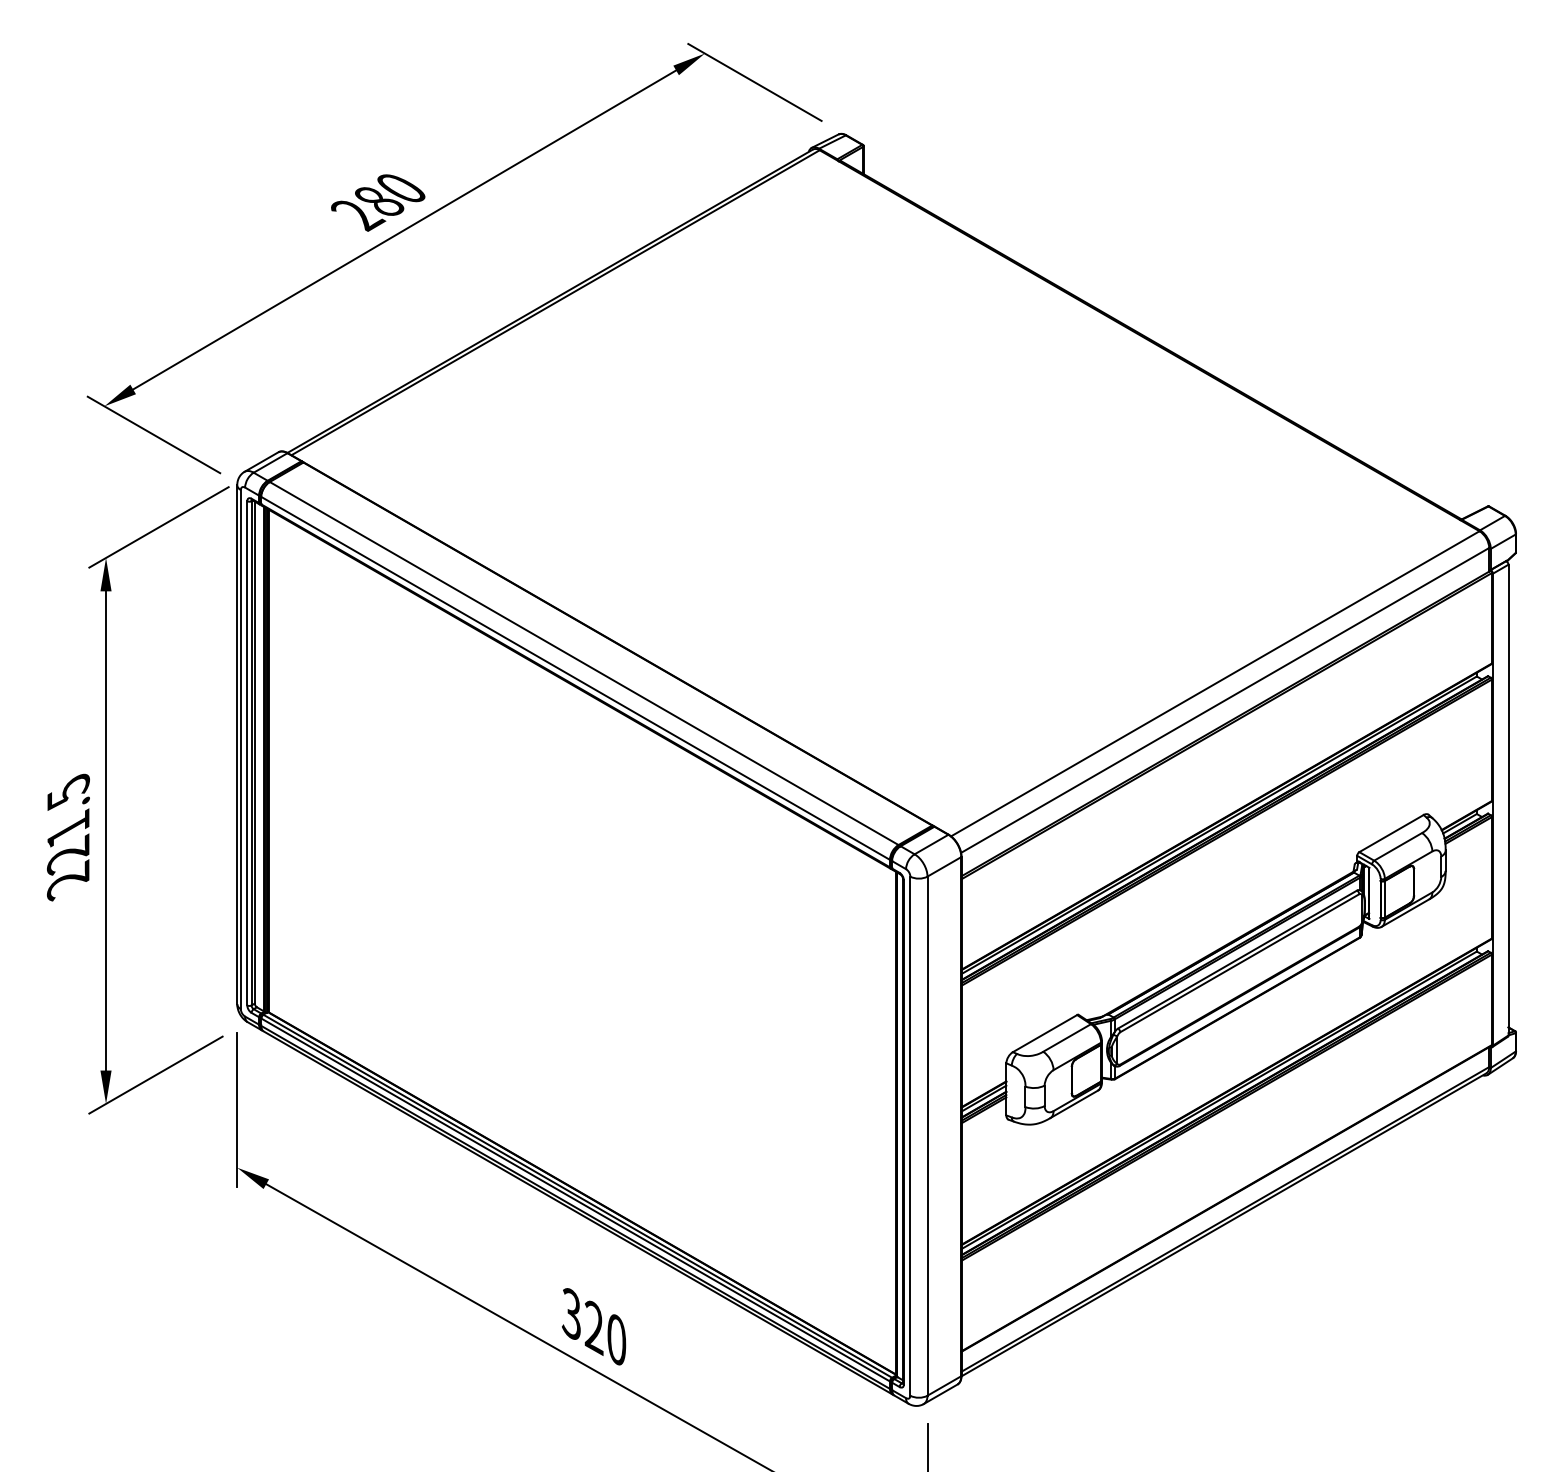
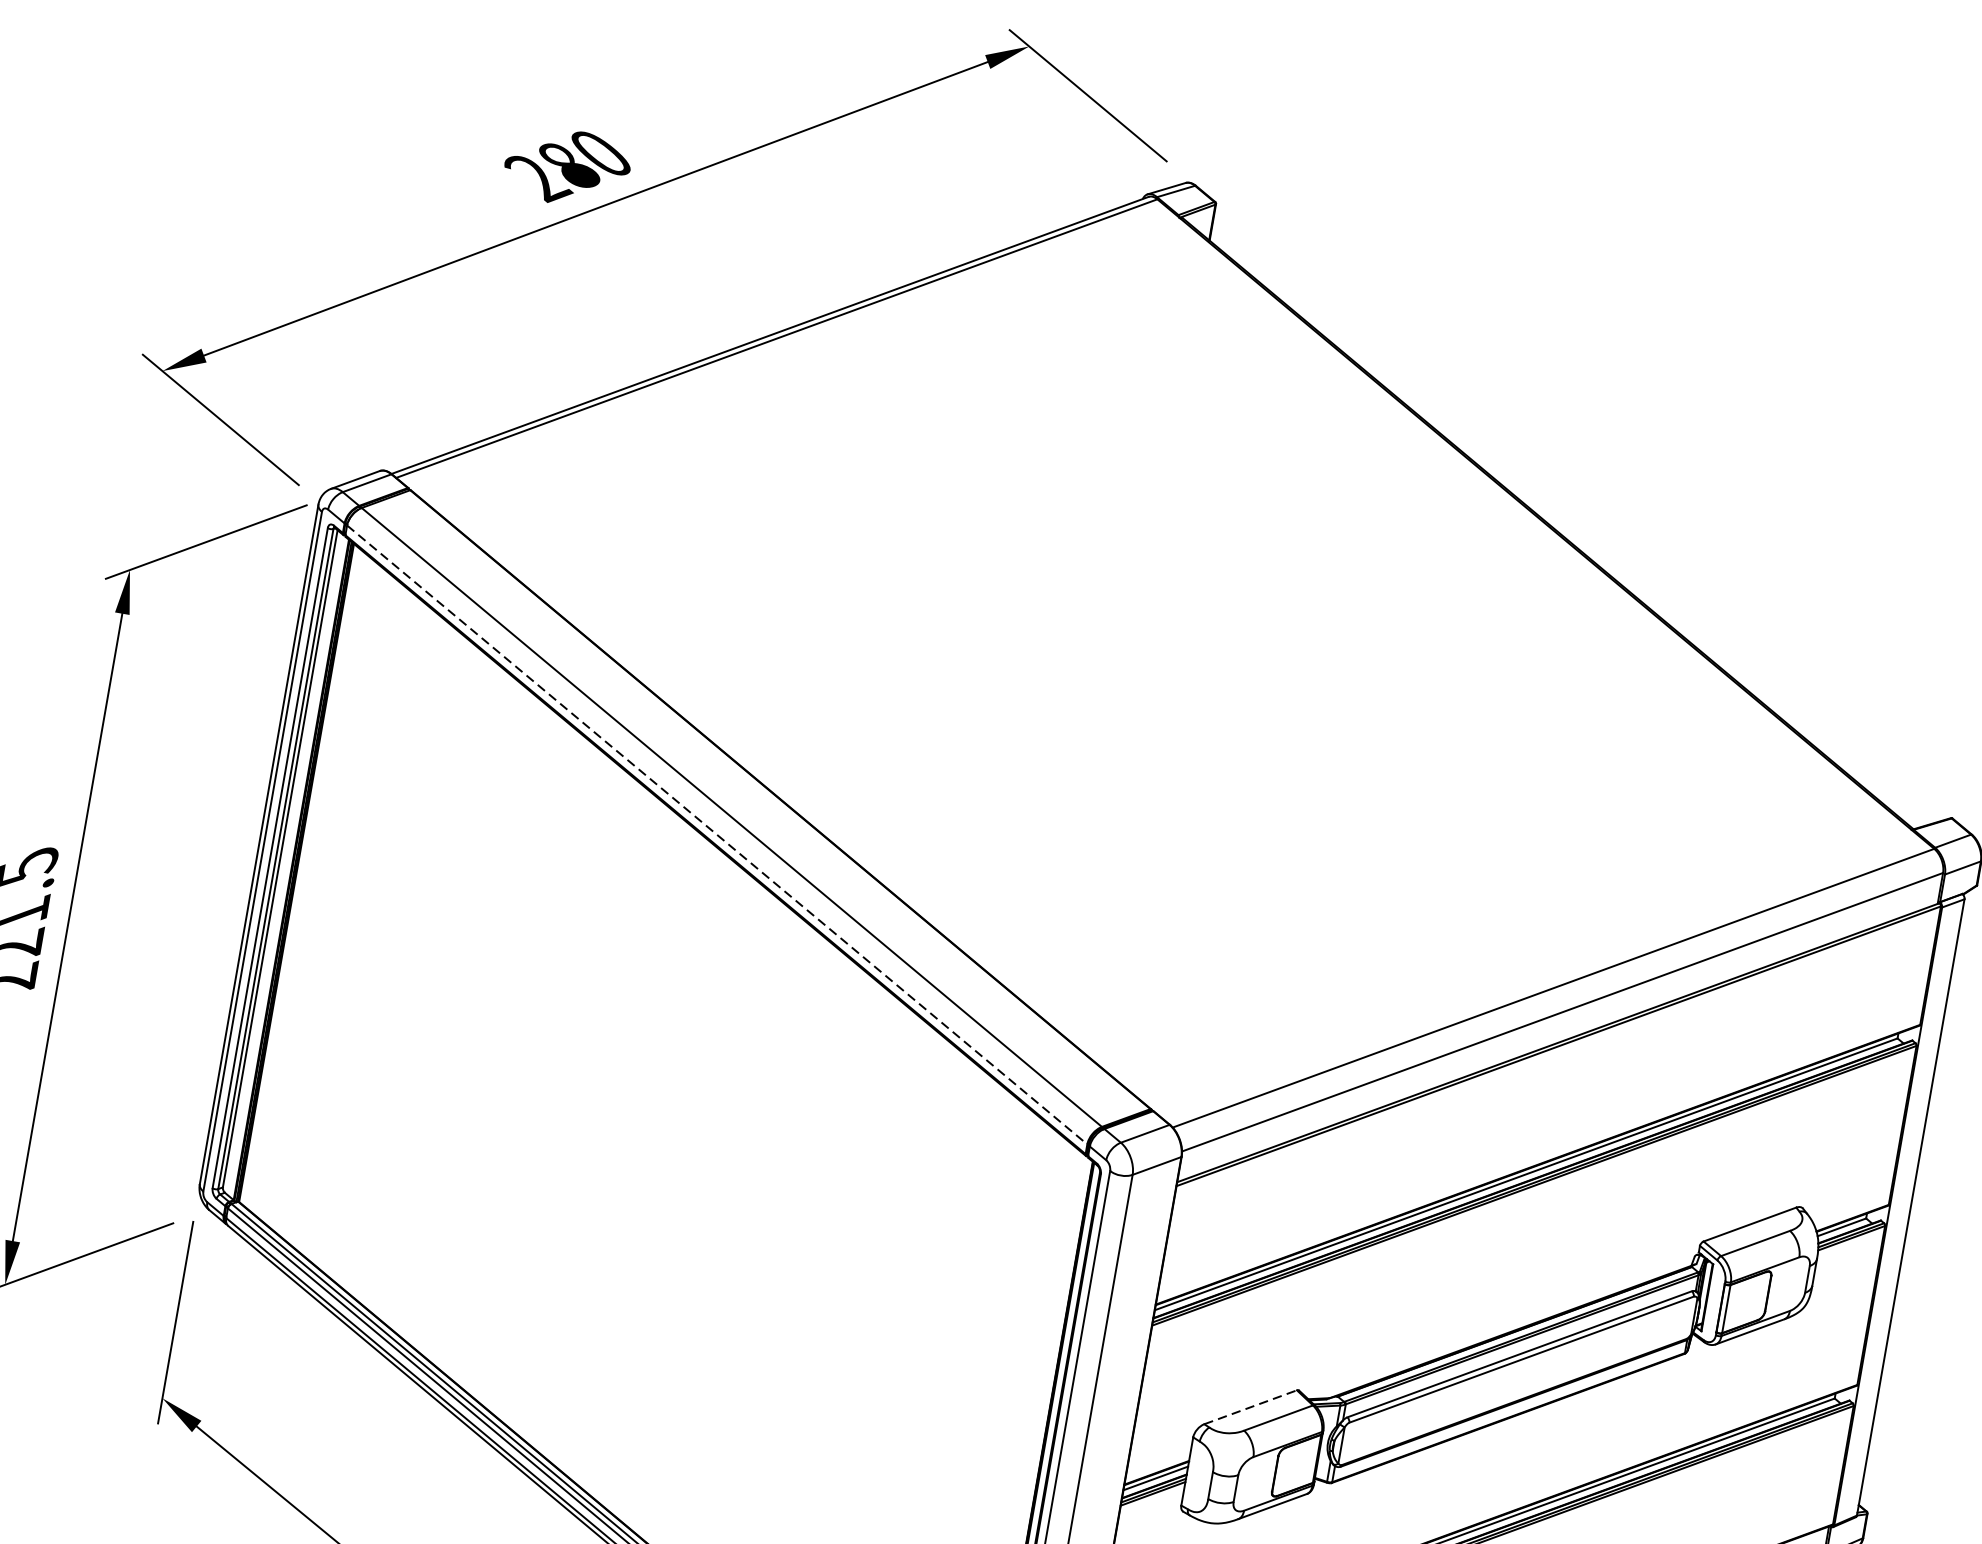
line: (576, 678) -> (718, 835), solid -> dashed
line: (1045, 1033) -> (1251, 1407), solid -> dashed

